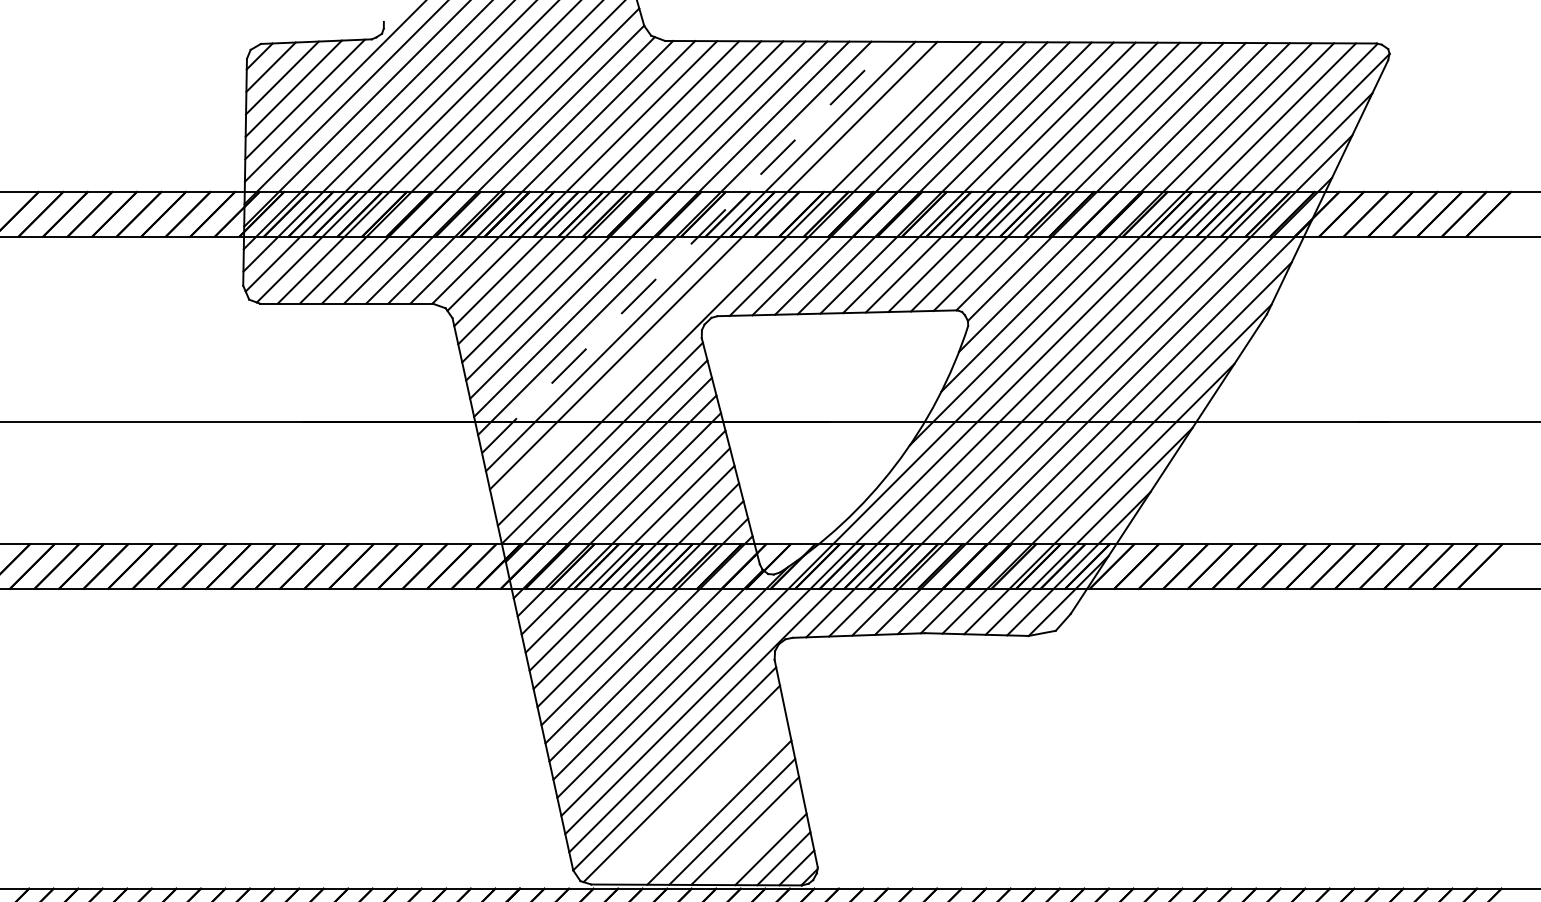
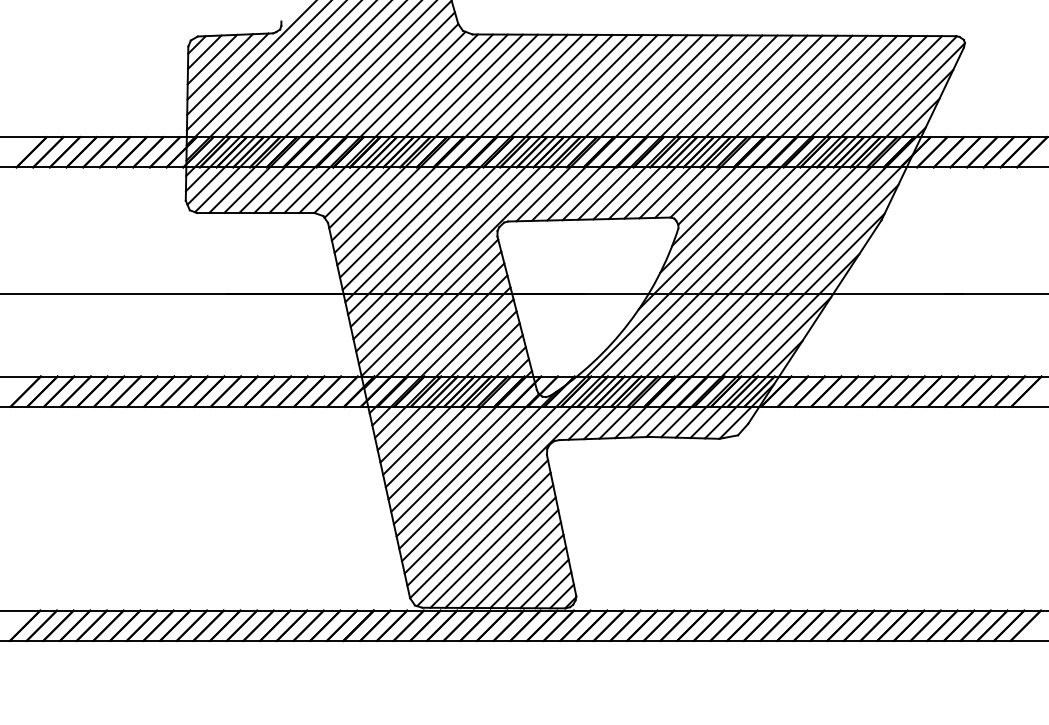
line: (687, 247) -> (487, 174), dashed -> solid
line: (726, 274) -> (514, 193), added
line: (693, 794) -> (491, 546), added
line: (706, 803) -> (500, 552), added
line: (757, 839) -> (535, 577), added

